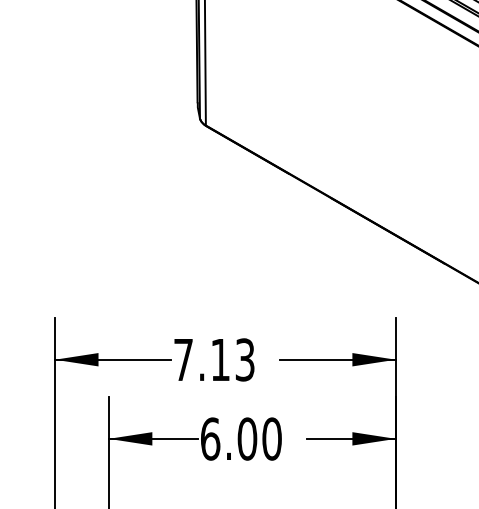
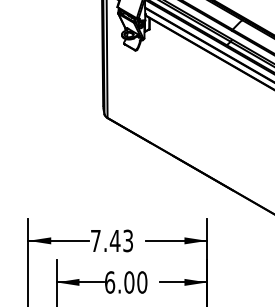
text: (219, 359) -> (114, 240), 7.13 -> 7.43

